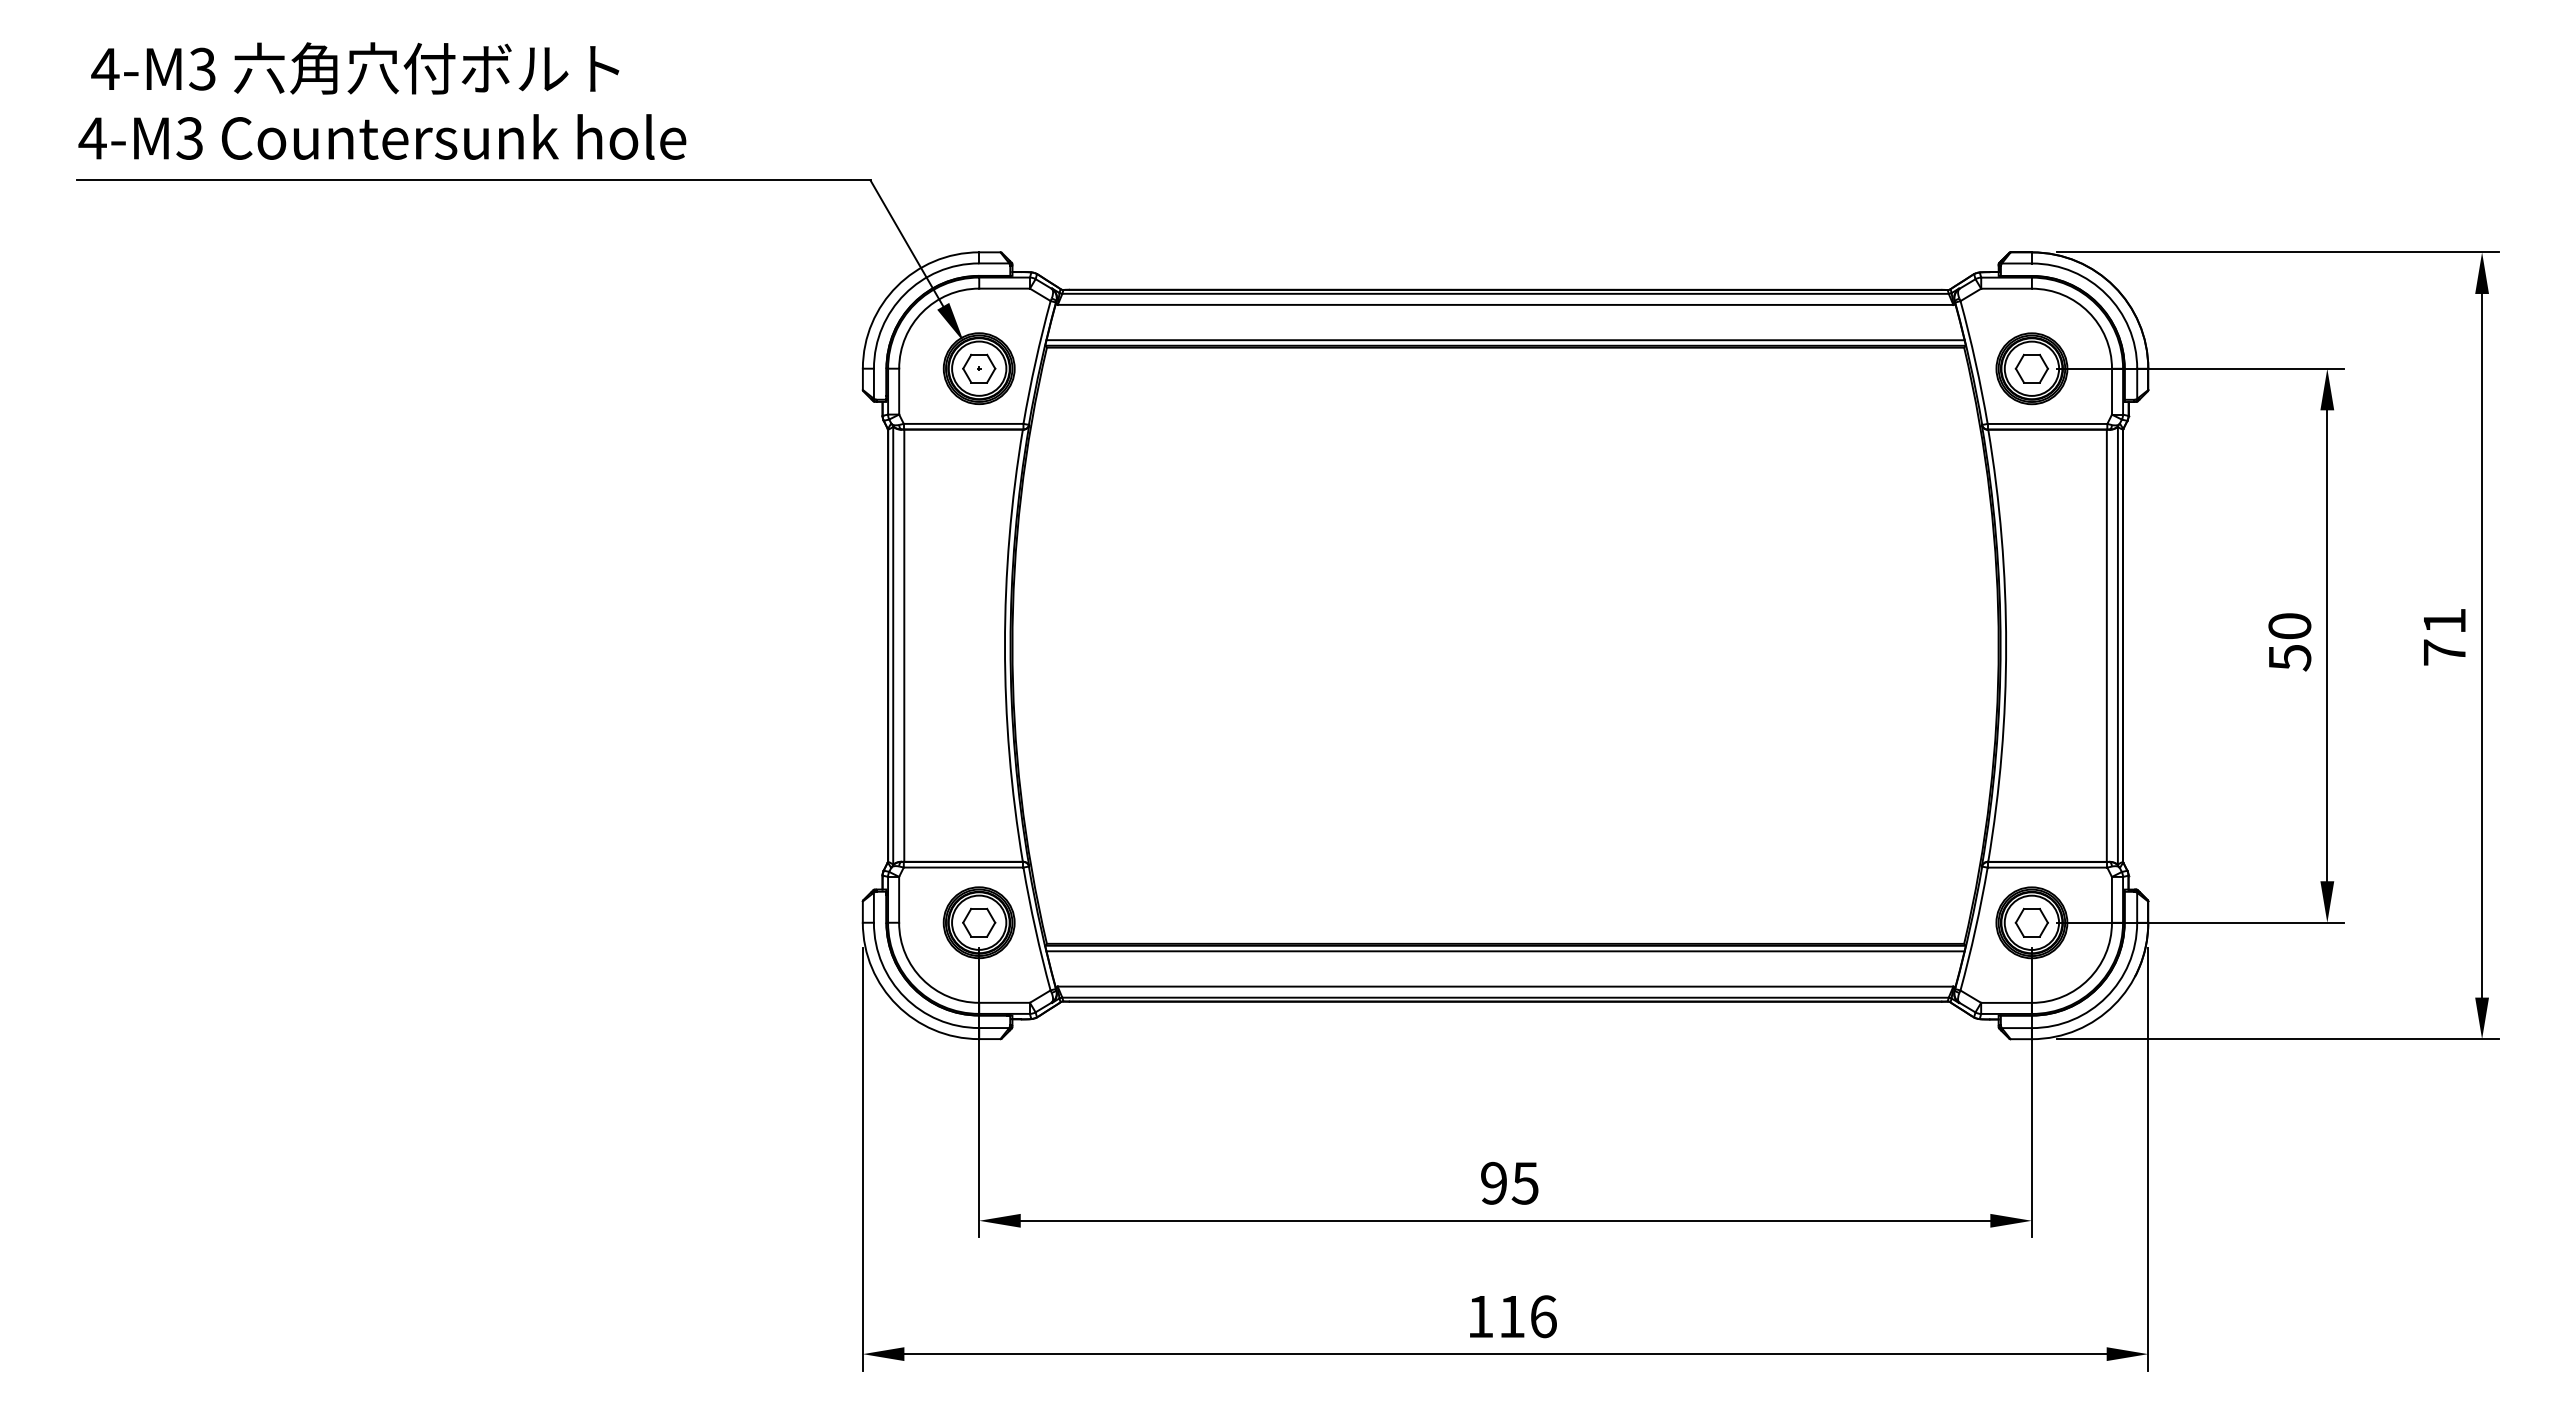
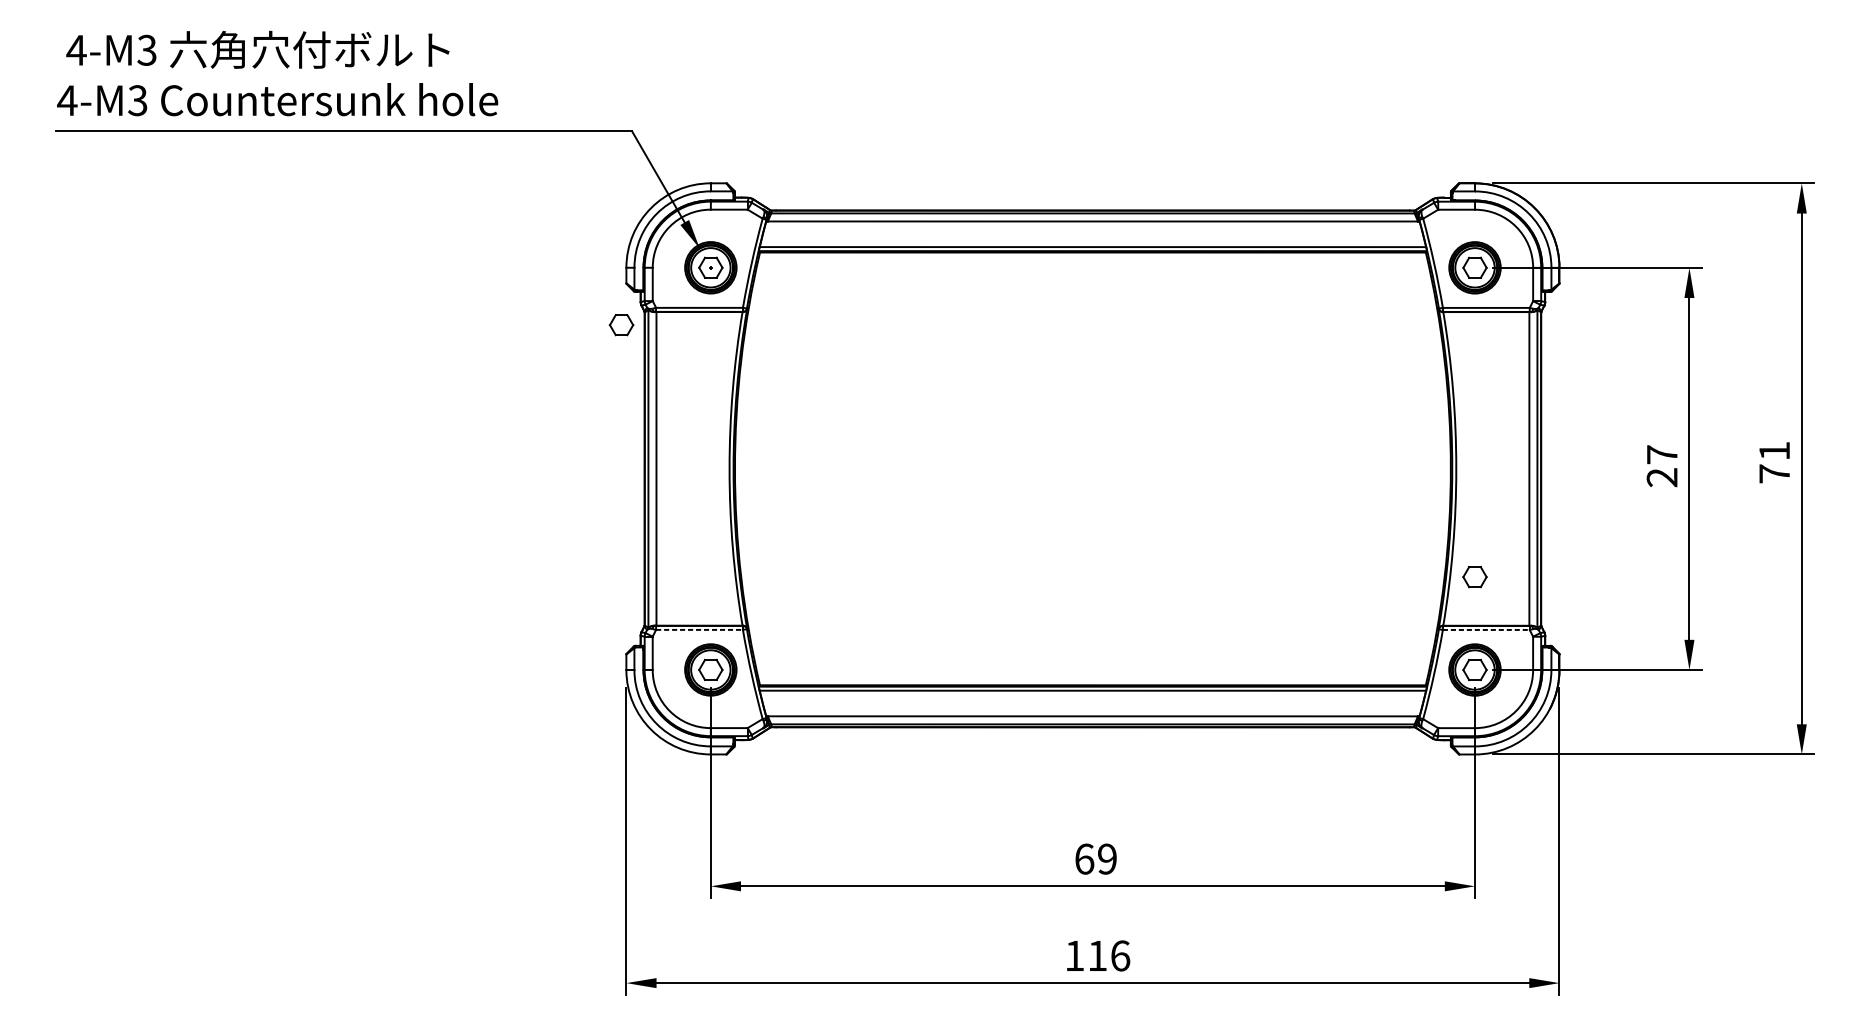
part: (856, 447) -> (621, 324), added
text: (2289, 642) -> (1661, 466), 50 -> 27
part: (2031, 794) -> (1474, 576), added
line: (963, 867) -> (699, 629), solid -> dashed
line: (2047, 867) -> (1486, 629), solid -> dashed
text: (1509, 1182) -> (1095, 858), 95 -> 69

